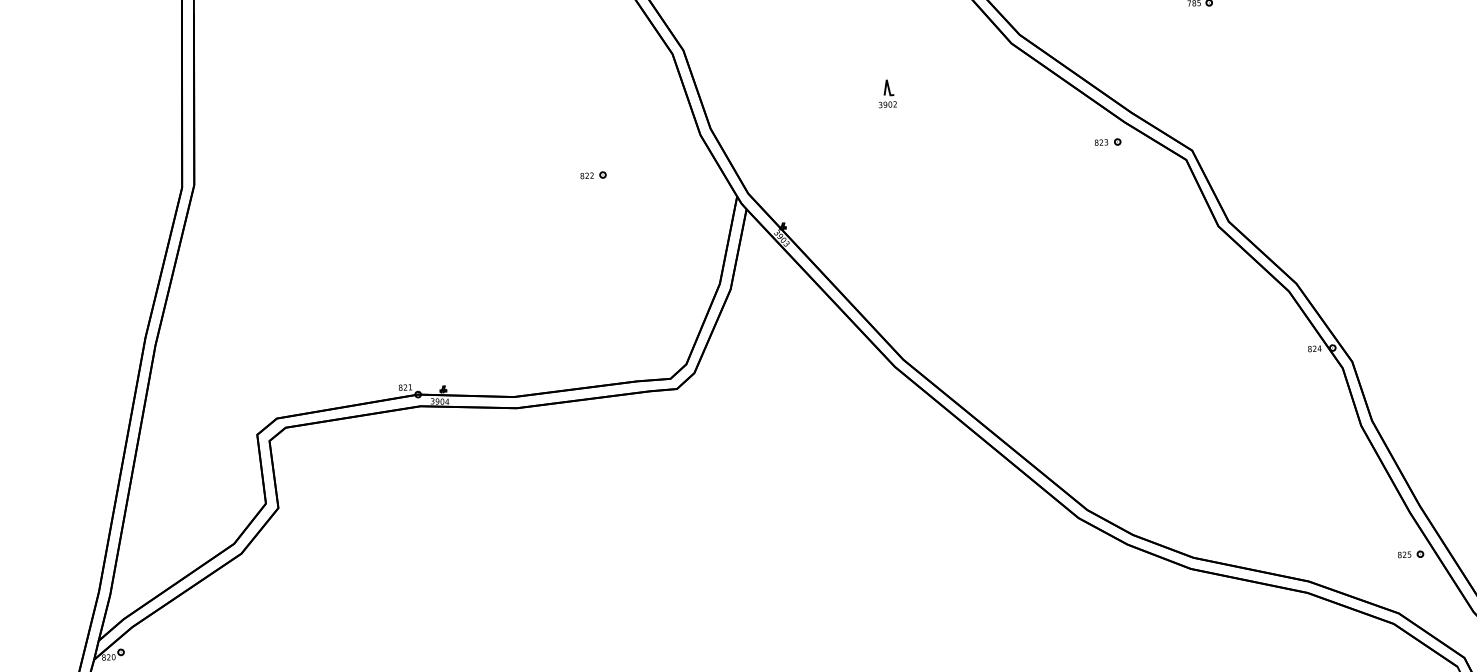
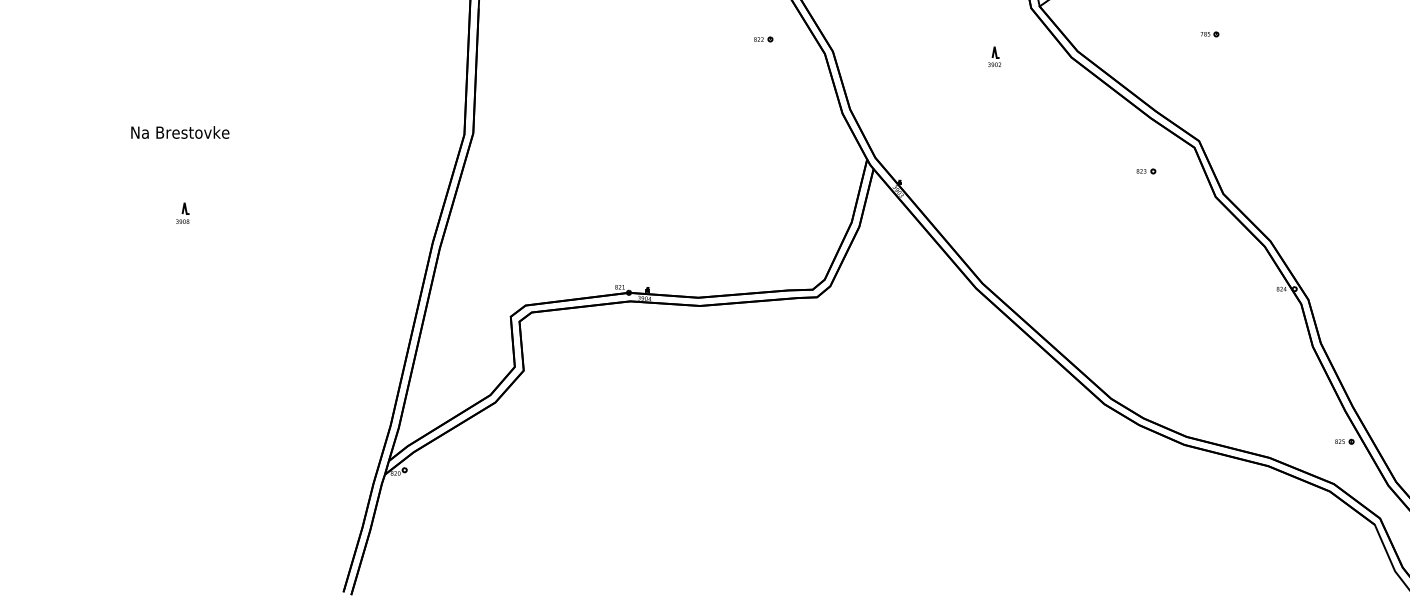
part: (887, 93) -> (994, 56), moved
part: (1108, 142) -> (1146, 171), moved
part: (593, 175) -> (763, 39), moved

